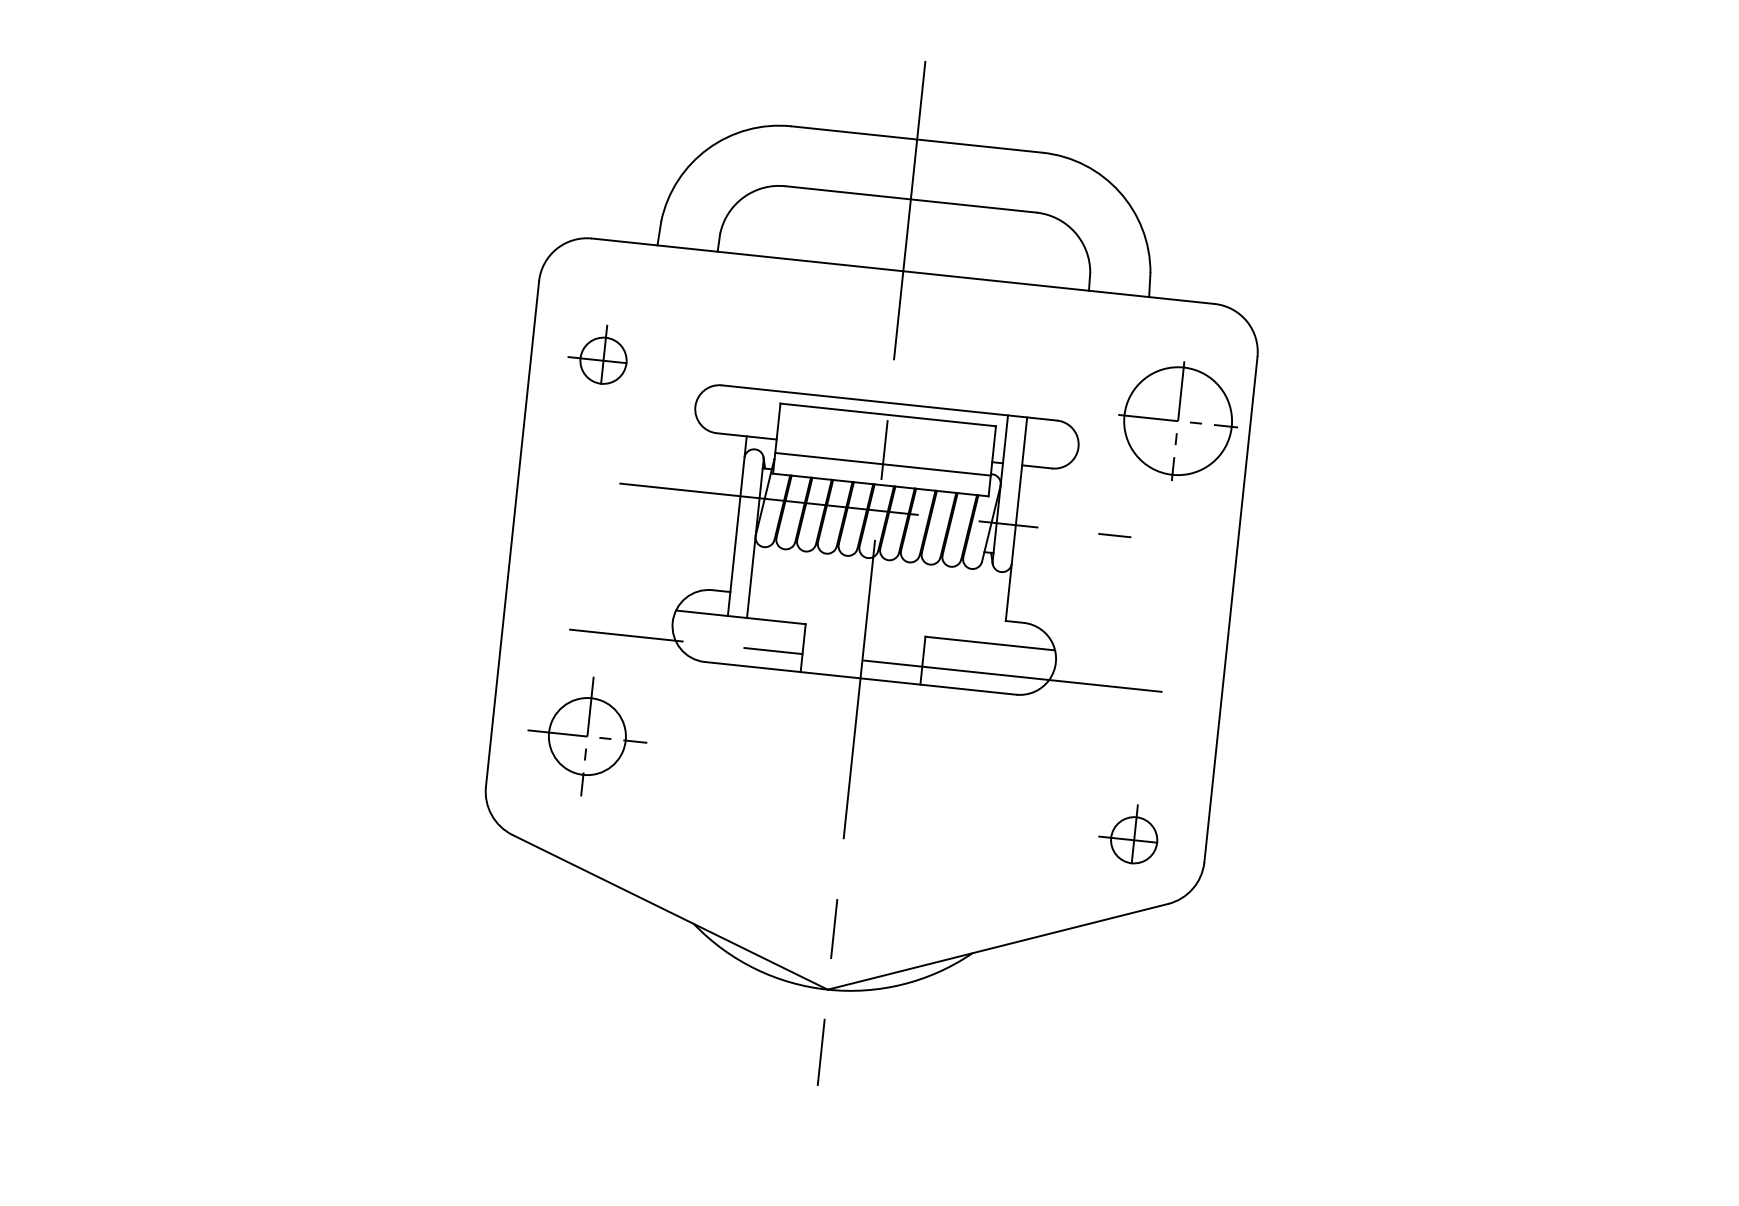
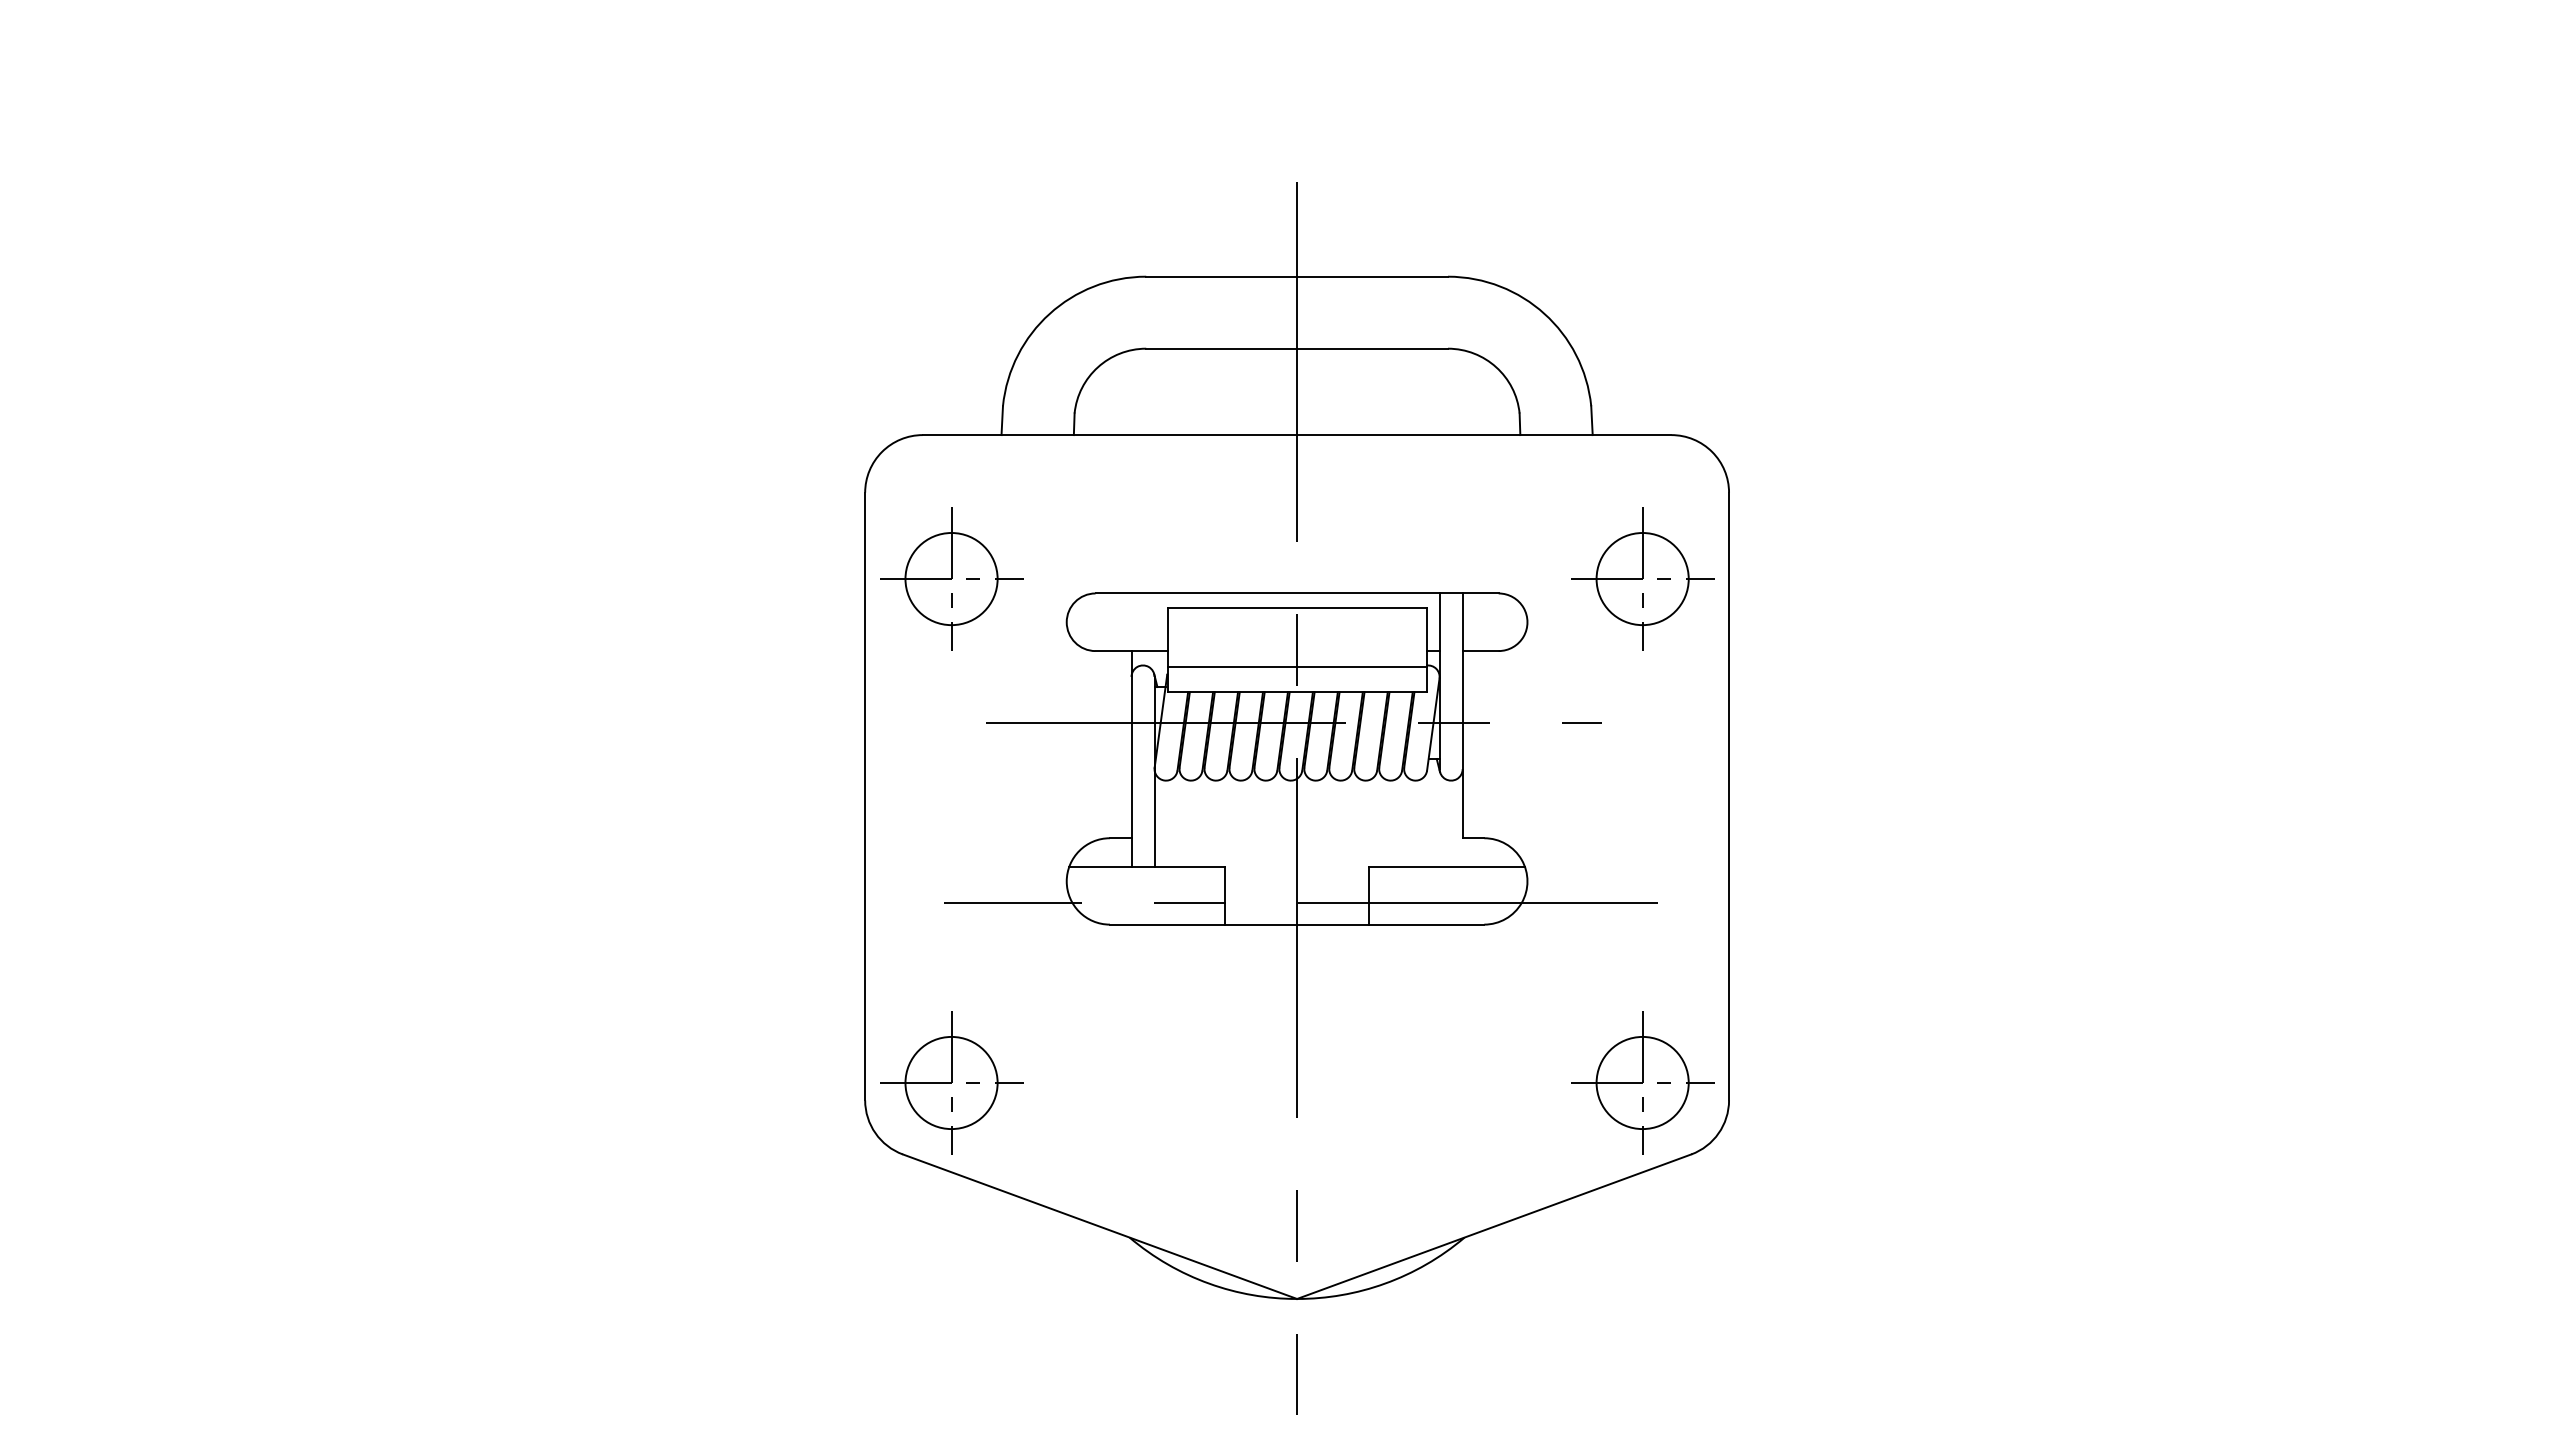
part: (603, 360) -> (951, 578), size x1.67
circle: (1177, 421) -> (1642, 579), size x0.71
part: (587, 736) -> (951, 1082), moved
part: (1133, 839) -> (1642, 1082), size x1.67

